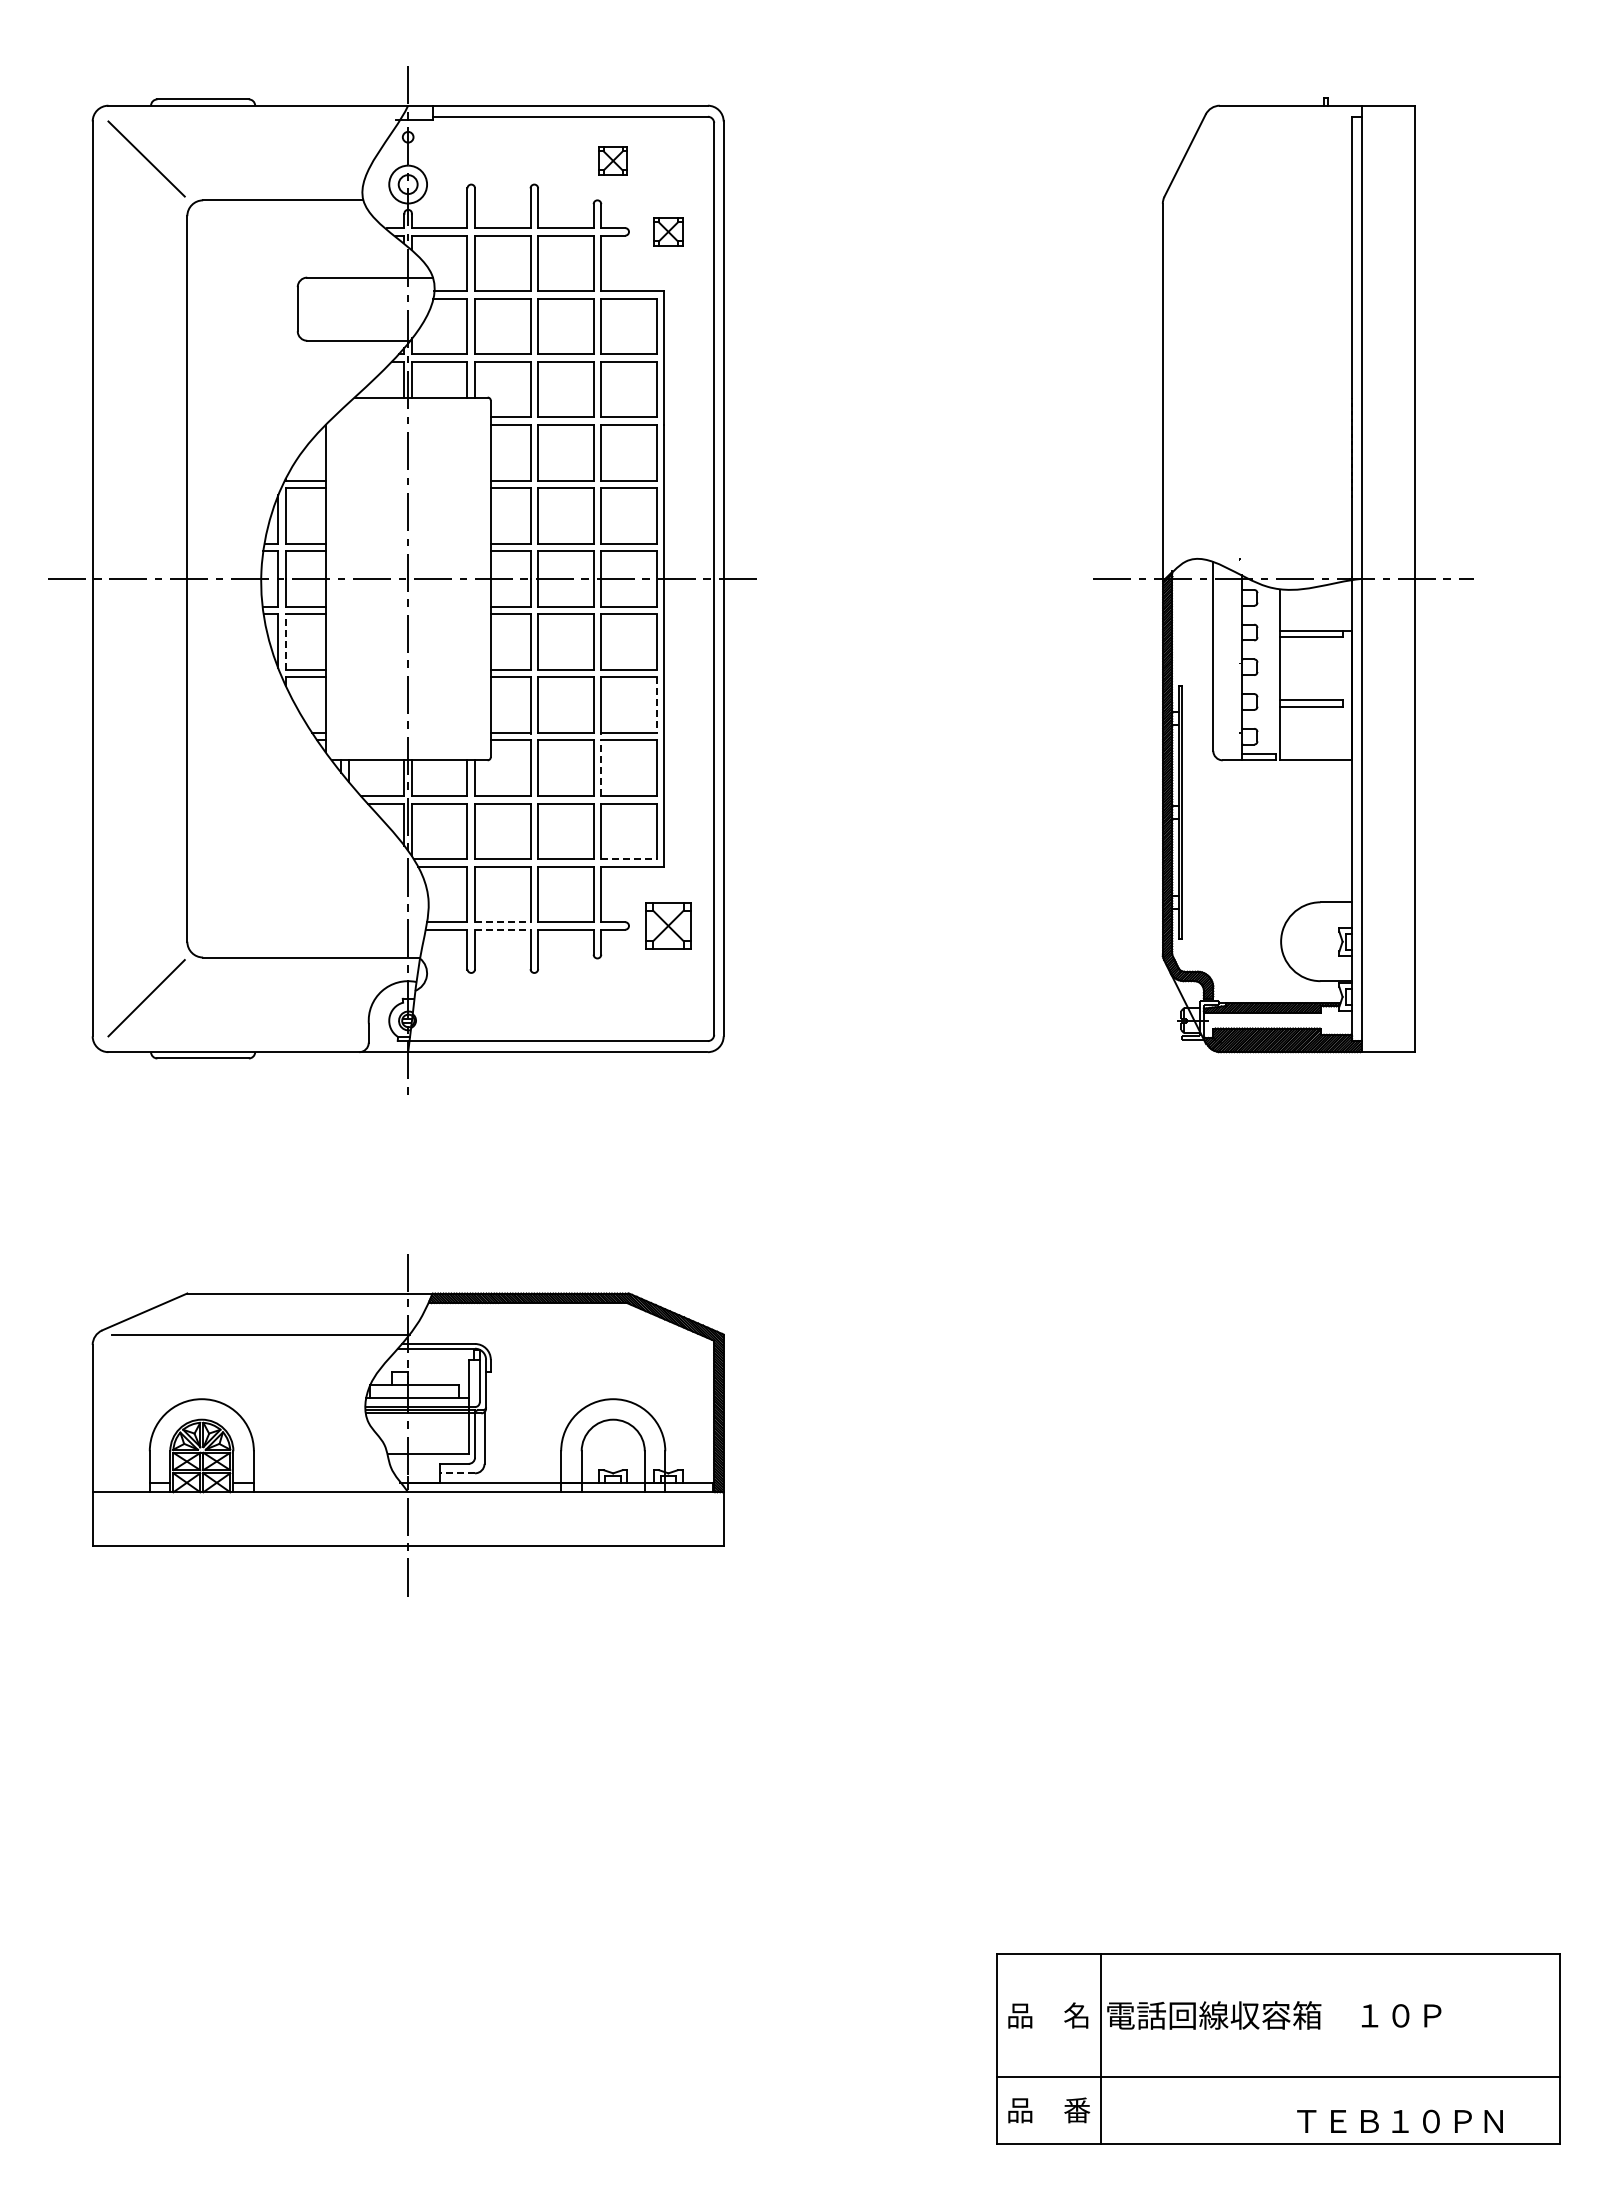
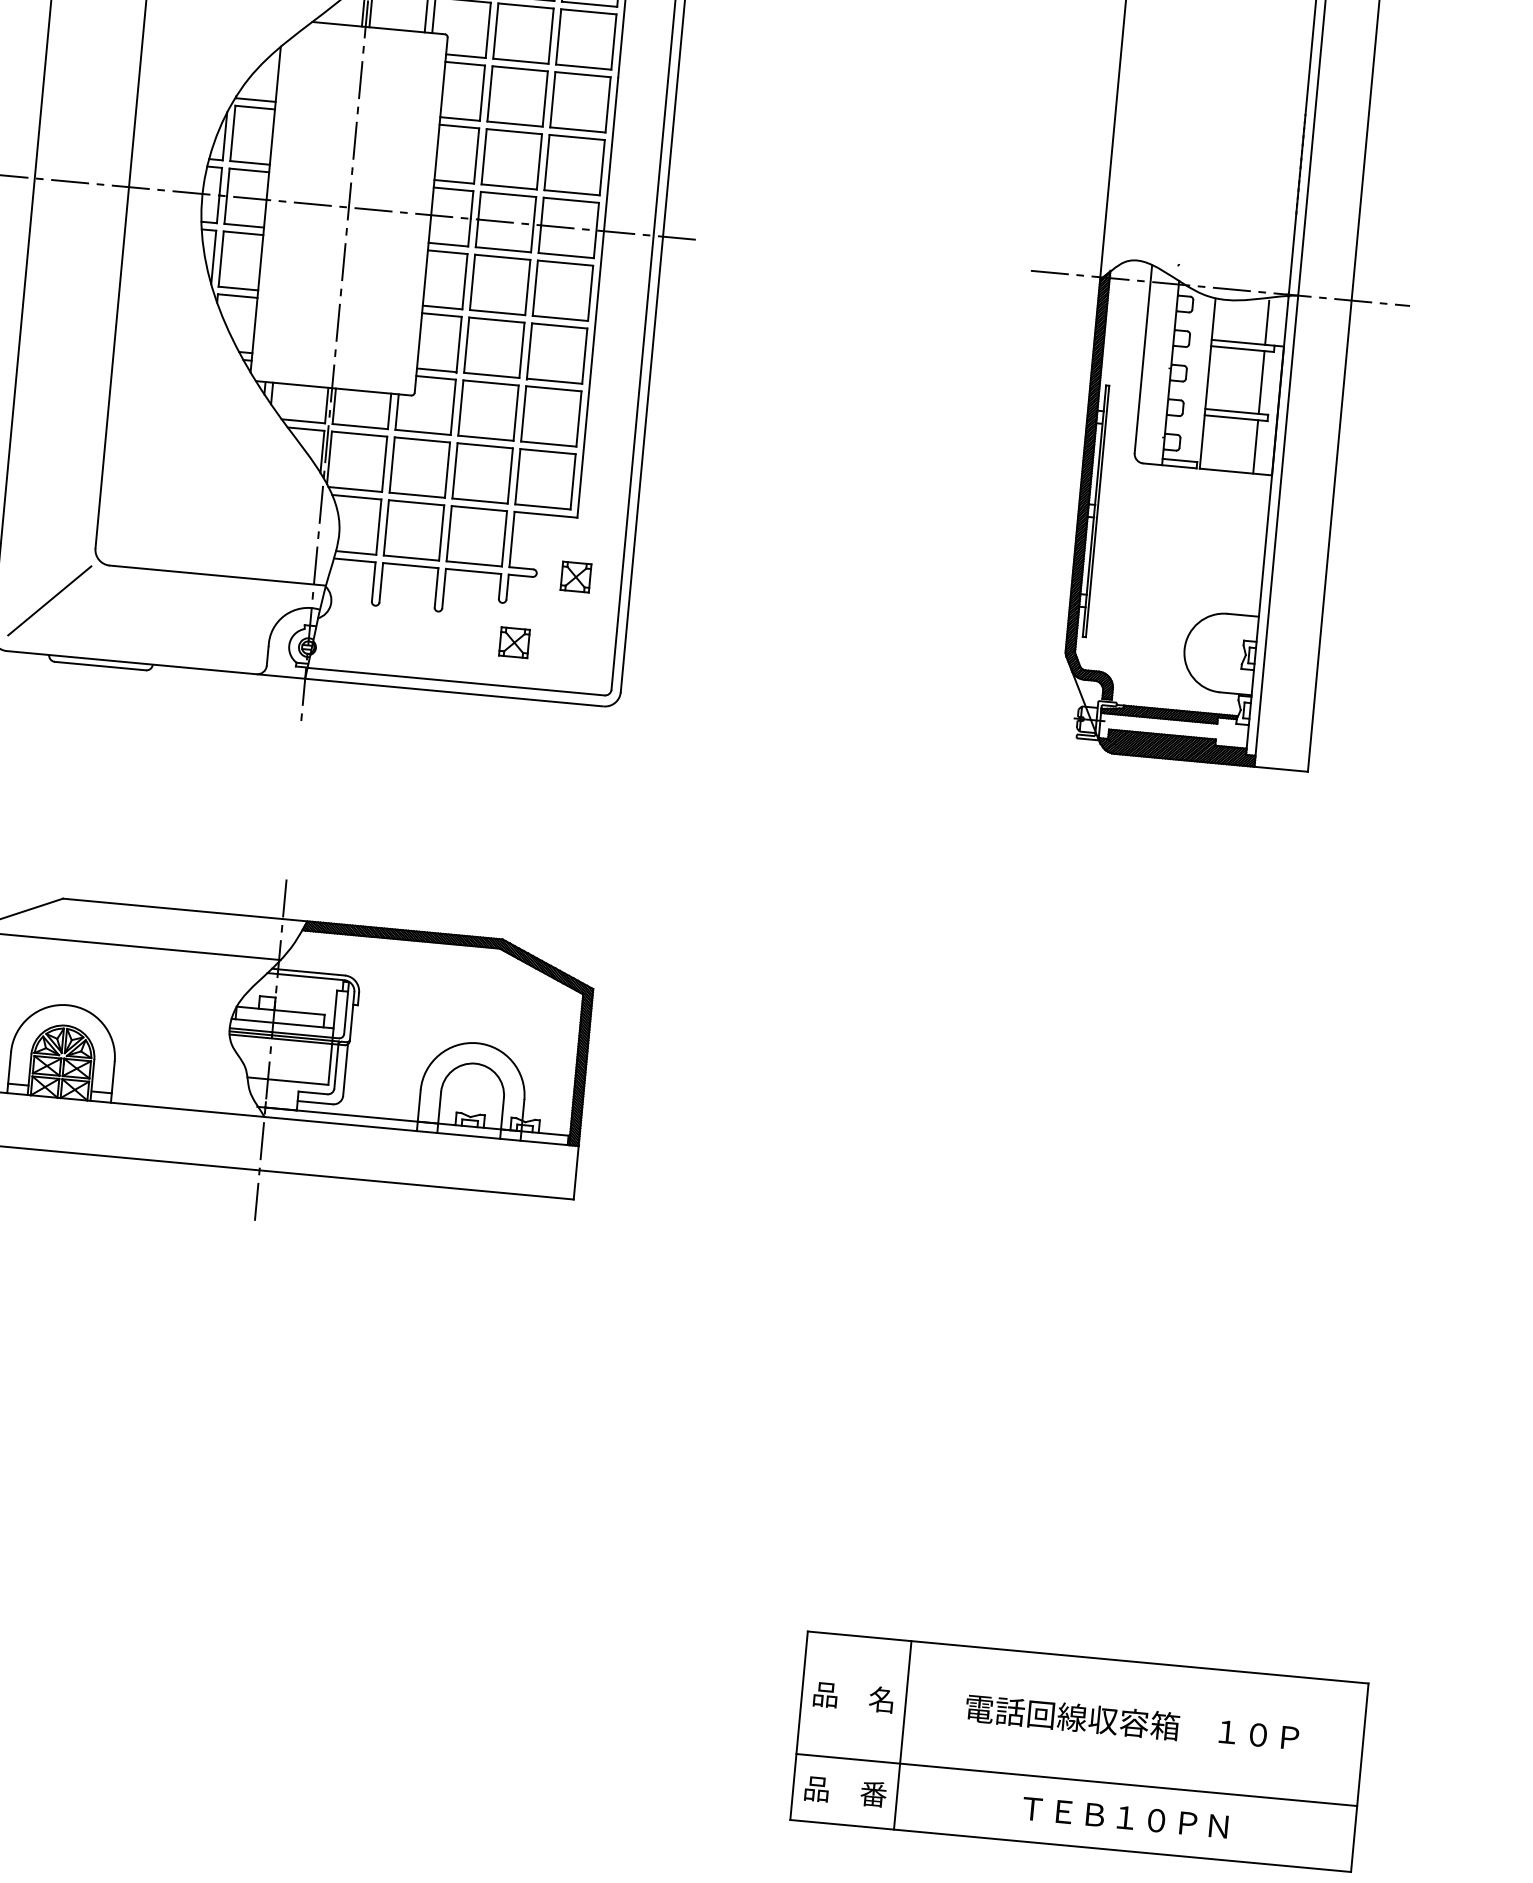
line: (1333, 608) -> (1267, 322), added
line: (285, 642) -> (220, 259), dashed -> solid
line: (1333, 668) -> (1262, 382), added
line: (656, 705) -> (584, 356), dashed -> solid
line: (1333, 733) -> (1256, 446), added
line: (601, 768) -> (523, 414), dashed -> solid
line: (629, 859) -> (543, 507), dashed -> solid
line: (502, 922) -> (411, 558), dashed -> solid
part: (668, 925) -> (576, 576), size x0.62
line: (502, 929) -> (410, 565), dashed -> solid
part: (612, 996) -> (513, 642), added
line: (457, 1473) -> (315, 1102), dashed -> solid
text: (1274, 2015) -> (1132, 1722), moved
text: (1399, 2121) -> (1124, 1817), moved

